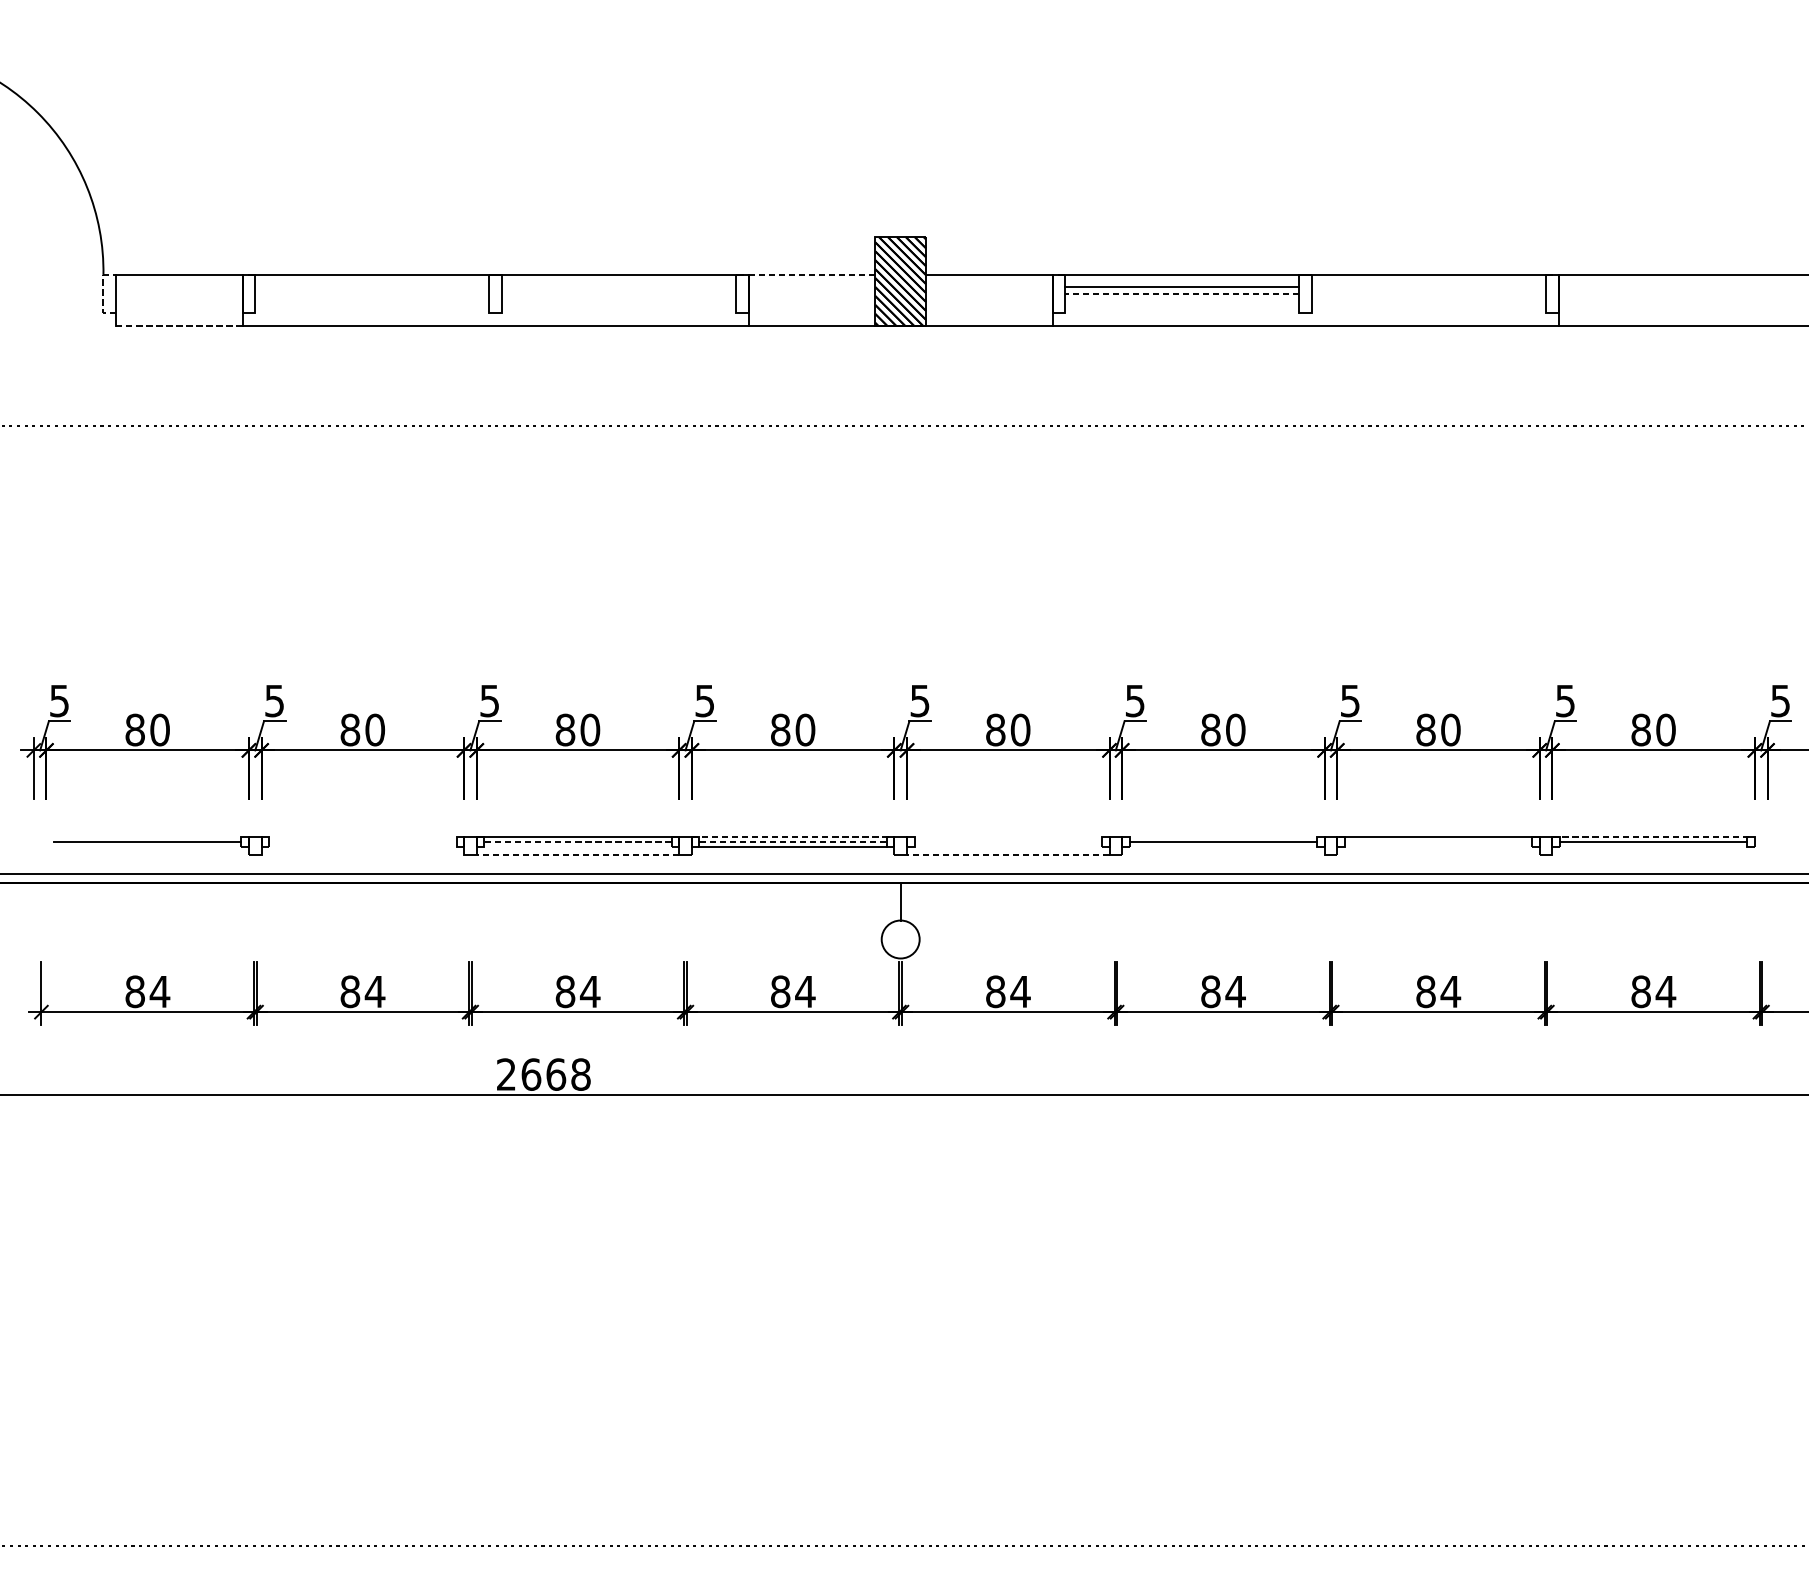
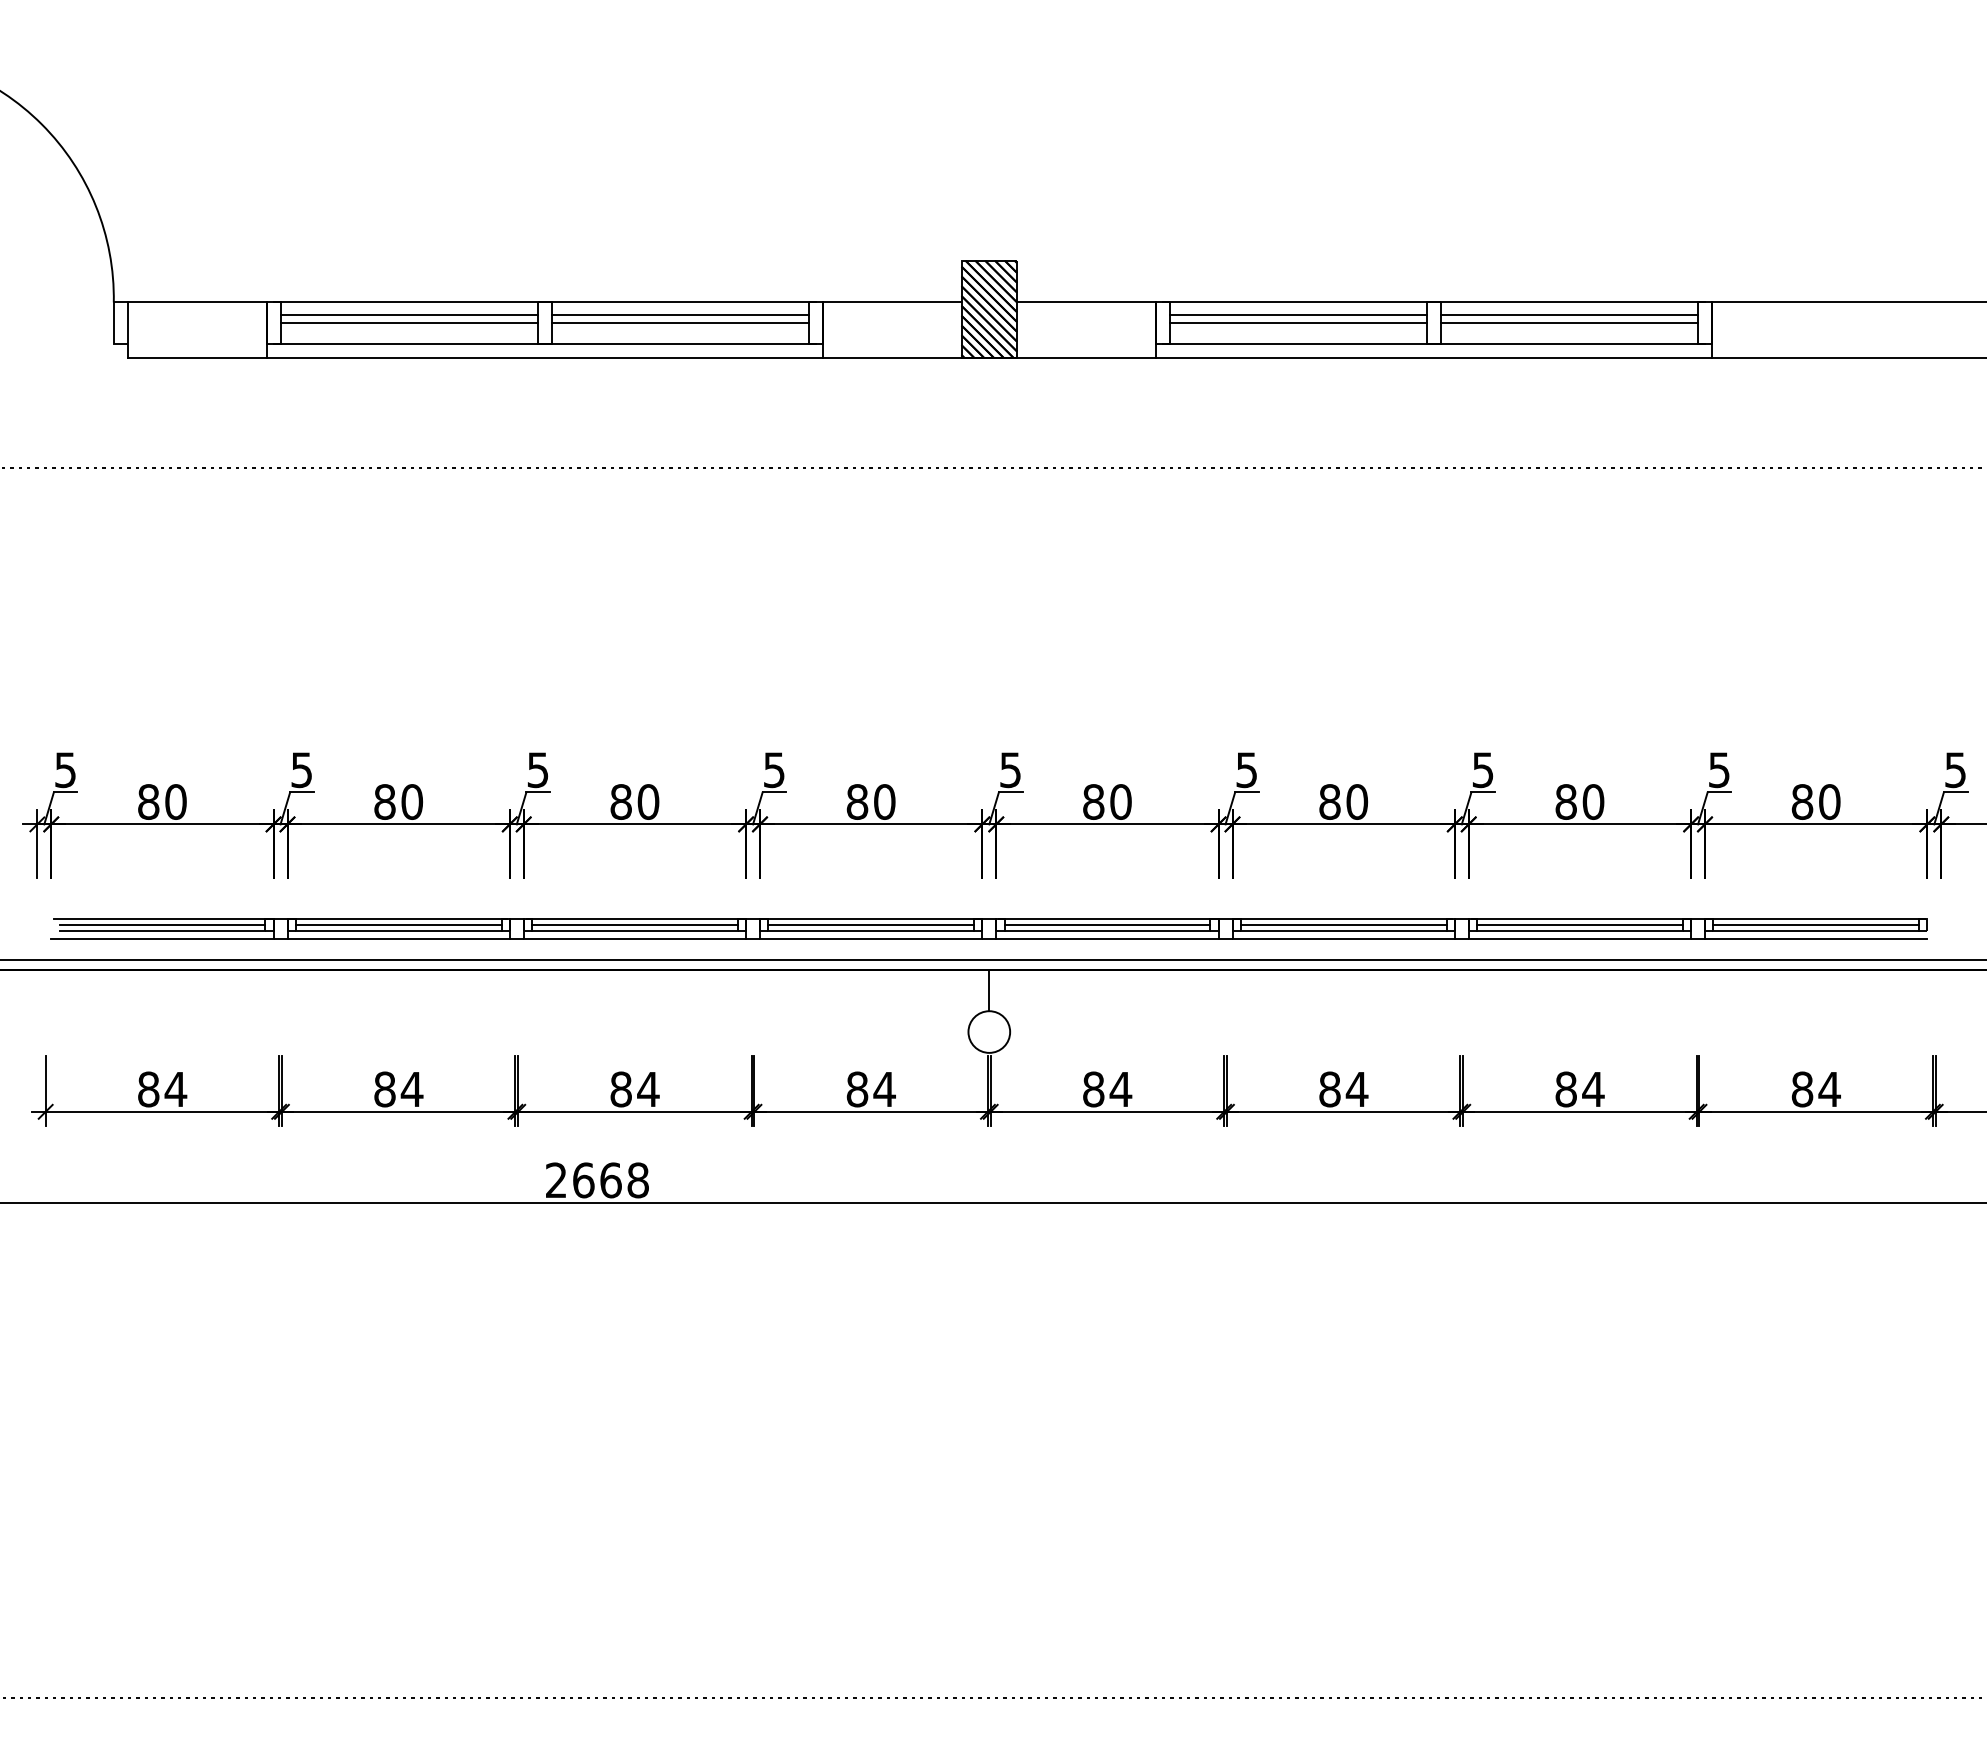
line: (812, 275) -> (892, 302), dashed -> solid
line: (371, 286) -> (408, 314), added
line: (618, 286) -> (679, 314), added
line: (1429, 286) -> (1569, 314), added
line: (103, 294) -> (113, 323), dashed -> solid
line: (371, 294) -> (408, 323), added
line: (618, 294) -> (679, 323), added
line: (1182, 294) -> (1298, 323), dashed -> solid
line: (1429, 294) -> (1569, 323), added
line: (495, 313) -> (544, 344), added
line: (1306, 313) -> (1434, 344), added
line: (179, 326) -> (197, 358), dashed -> solid
line: (148, 837) -> (163, 919), added
line: (361, 837) -> (397, 919), added
line: (791, 837) -> (869, 919), dashed -> solid
line: (1009, 837) -> (1108, 919), added
line: (1222, 837) -> (1342, 919), added
line: (1652, 837) -> (1814, 919), dashed -> solid
line: (362, 842) -> (398, 925), added
line: (577, 842) -> (634, 925), dashed -> solid
line: (793, 842) -> (871, 925), dashed -> solid
line: (1008, 842) -> (1107, 925), added
line: (1438, 842) -> (1579, 925), added
line: (147, 847) -> (162, 930), added
line: (362, 847) -> (398, 930), added
line: (577, 847) -> (634, 930), added
line: (1008, 847) -> (1107, 930), added
line: (1223, 847) -> (1343, 930), added
line: (1438, 847) -> (1579, 930), added
line: (1653, 847) -> (1816, 930), added
line: (147, 854) -> (162, 938), added
line: (362, 854) -> (398, 938), added
line: (577, 854) -> (634, 938), dashed -> solid
line: (793, 854) -> (871, 938), added
line: (1007, 854) -> (1106, 938), dashed -> solid
line: (1223, 854) -> (1343, 938), added
line: (1438, 854) -> (1579, 938), added
line: (1653, 854) -> (1816, 938), added

